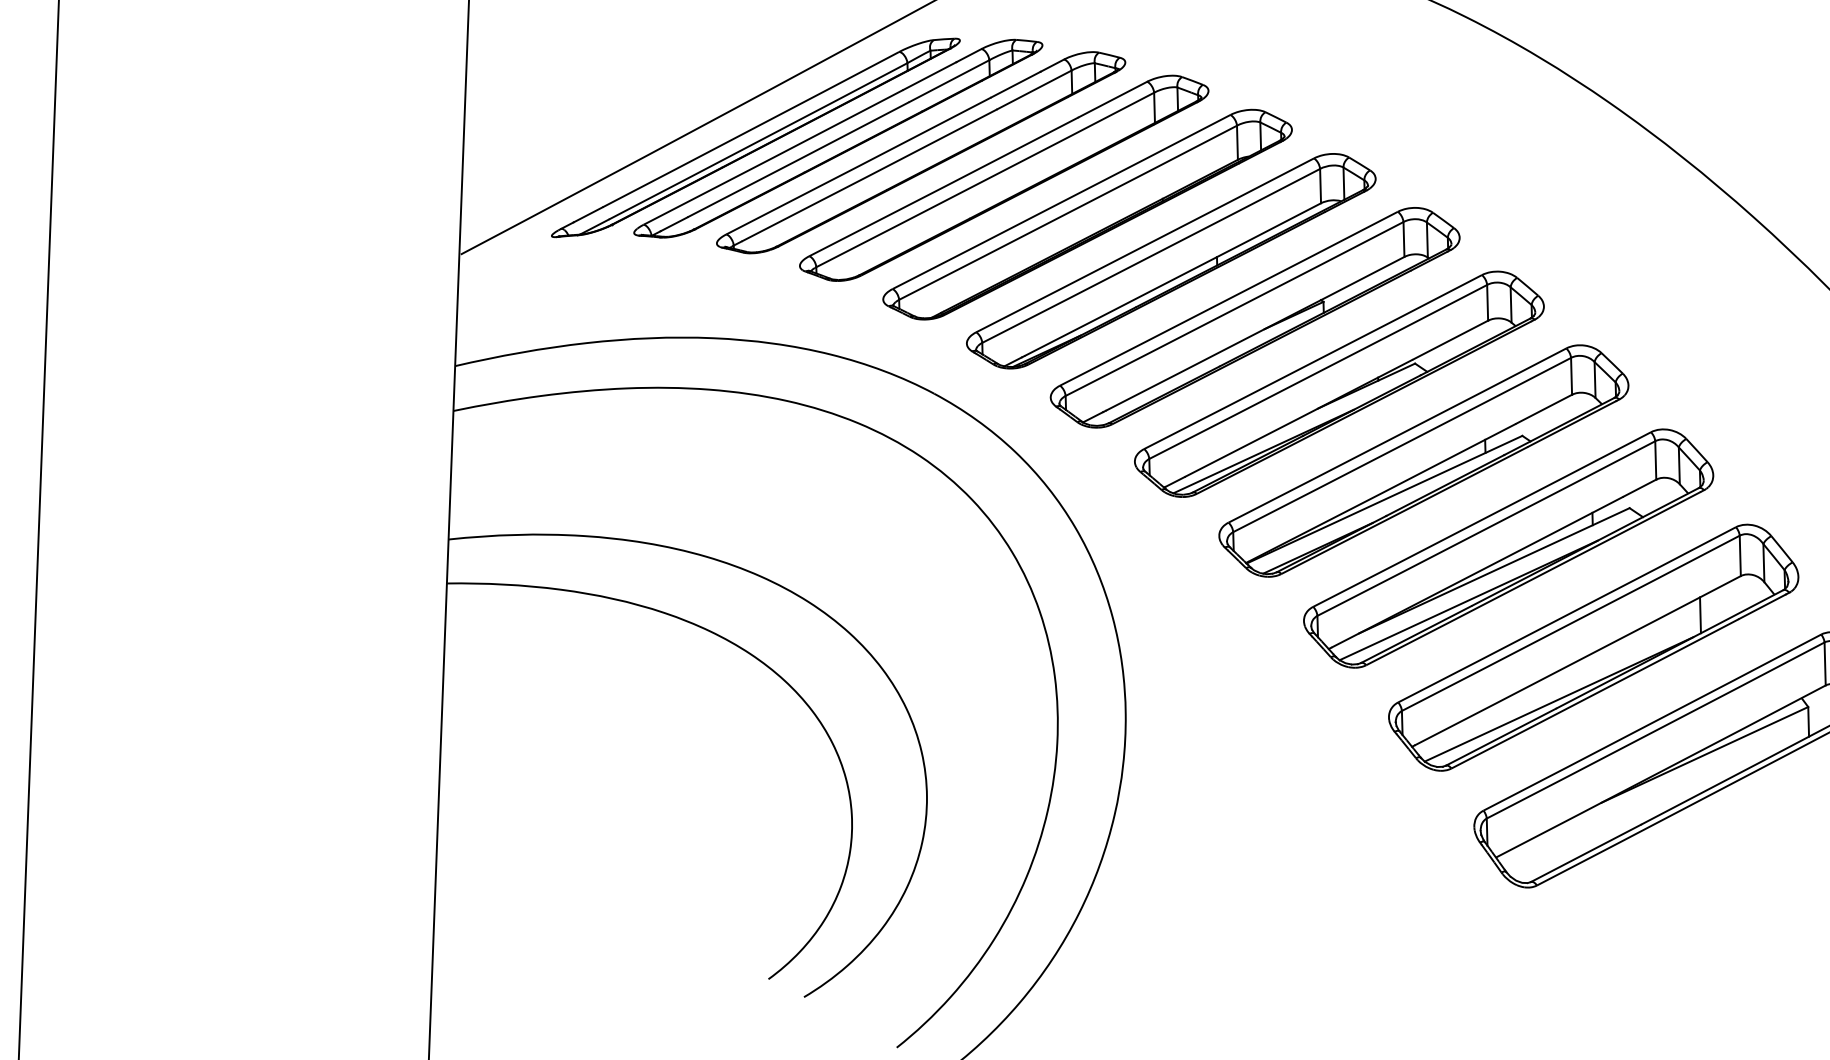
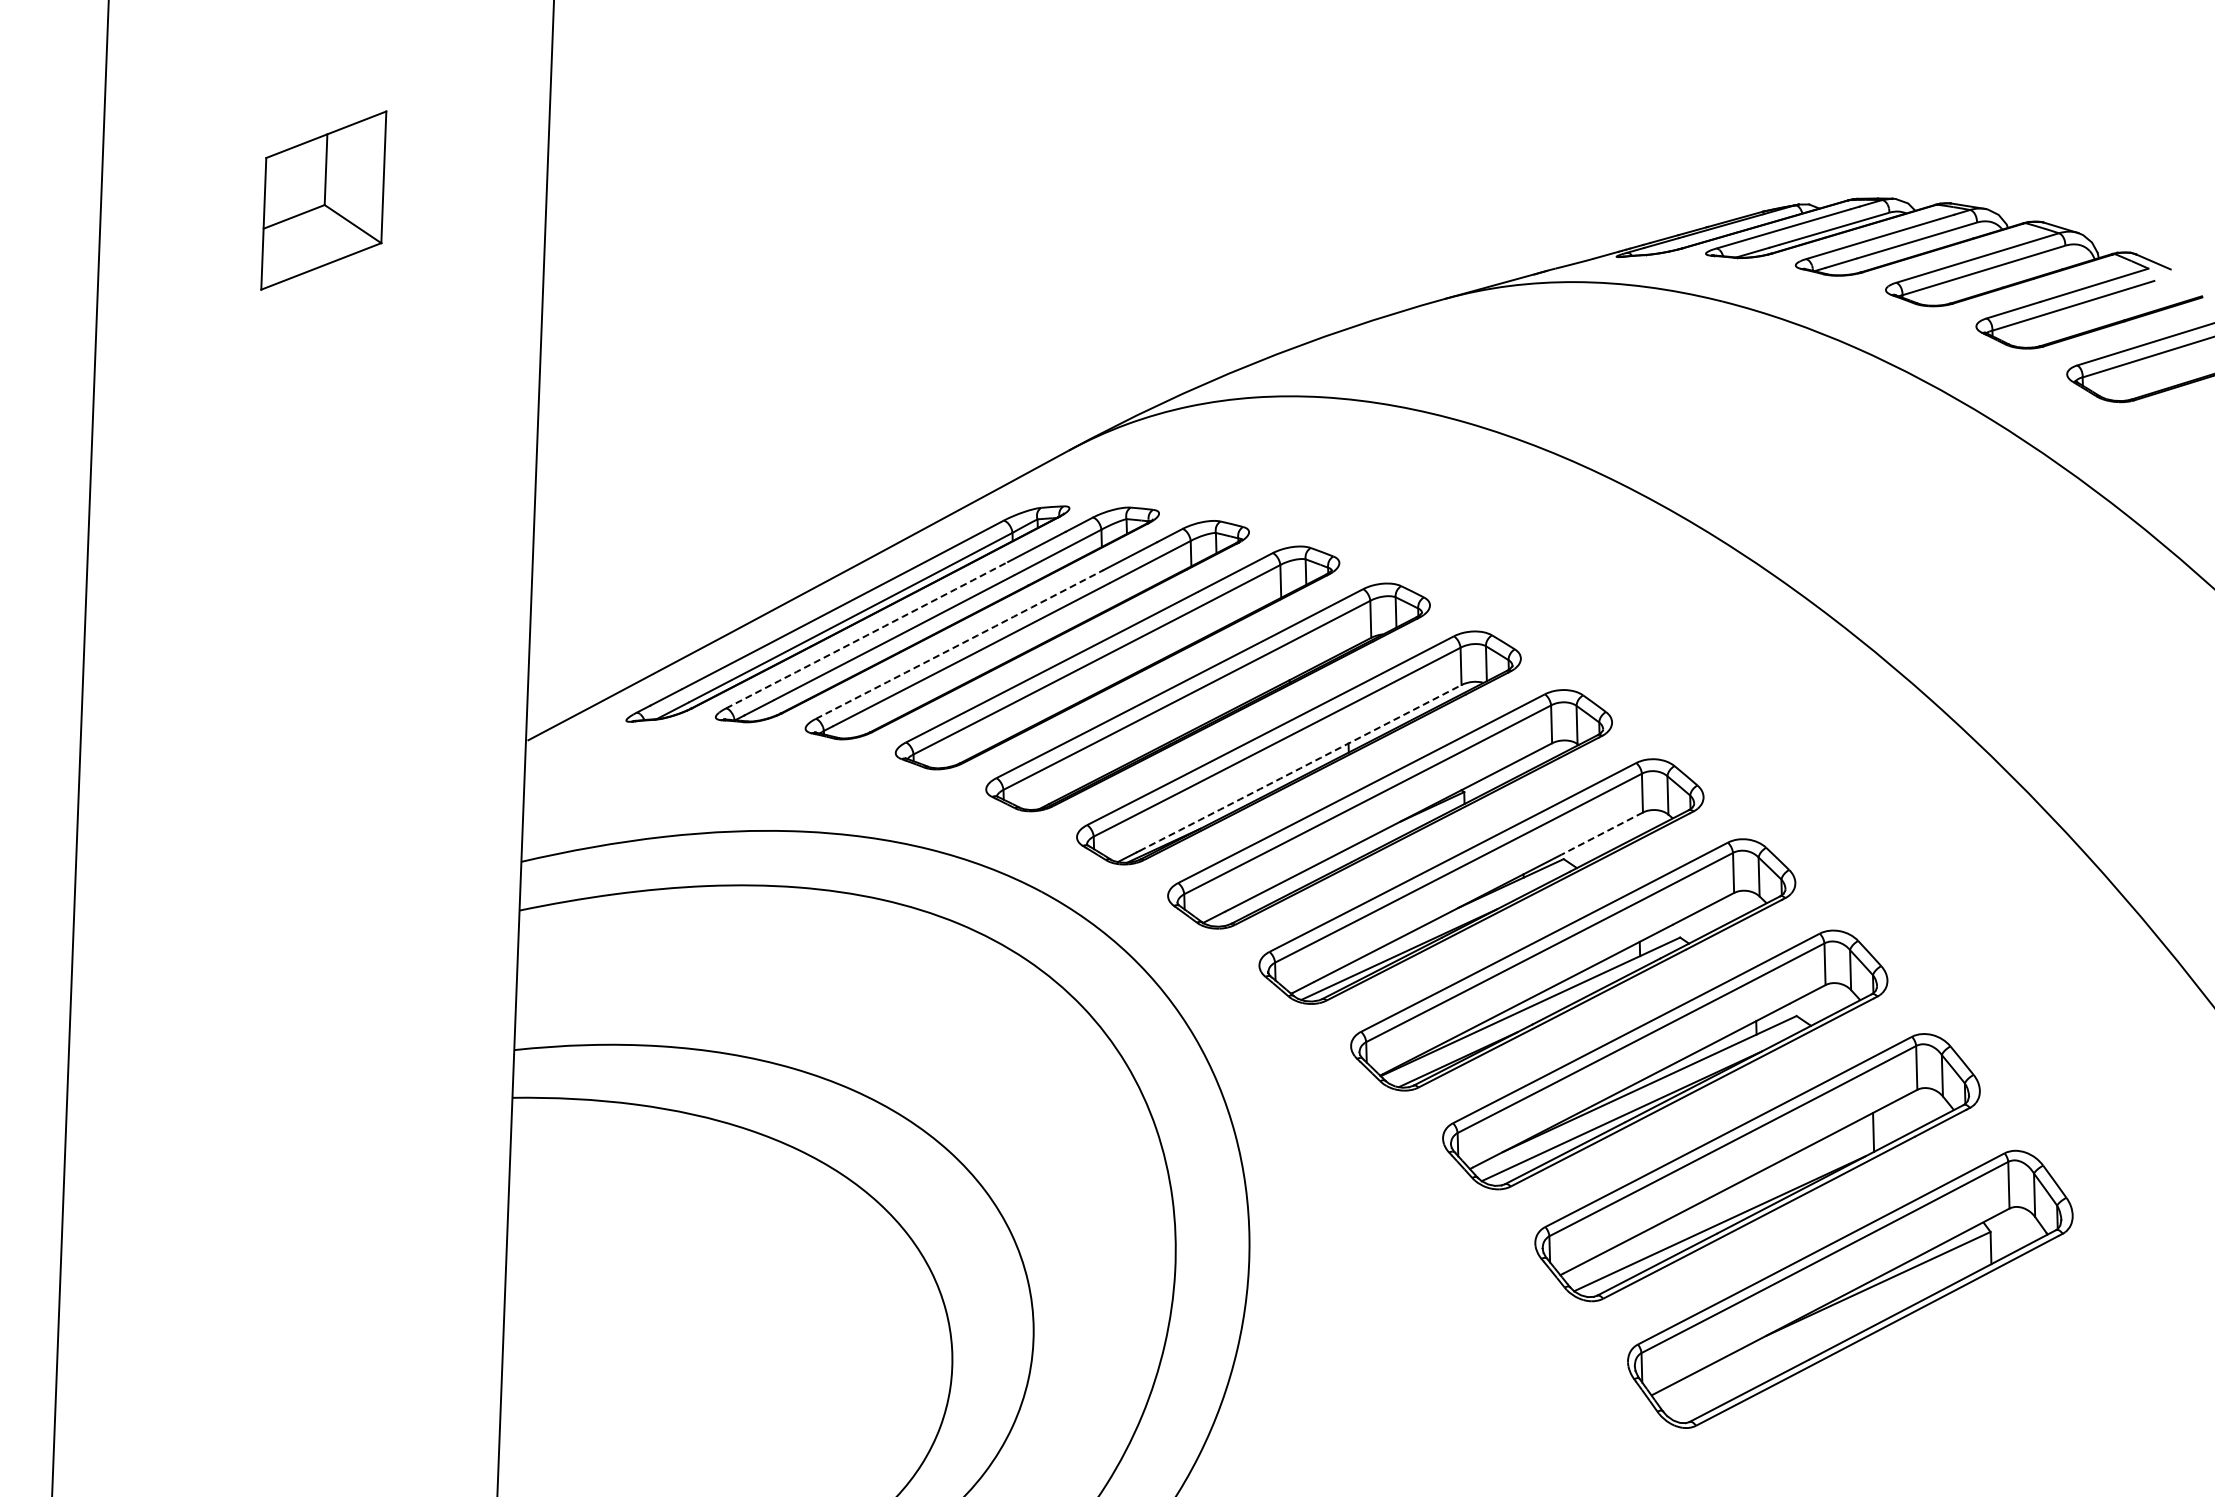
arc: (773, 157) -> (867, 635), solid -> dashed
arc: (858, 165) -> (959, 644), solid -> dashed
arc: (1172, 280) -> (1300, 768), solid -> dashed
line: (1450, 340) -> (1602, 833), solid -> dashed

